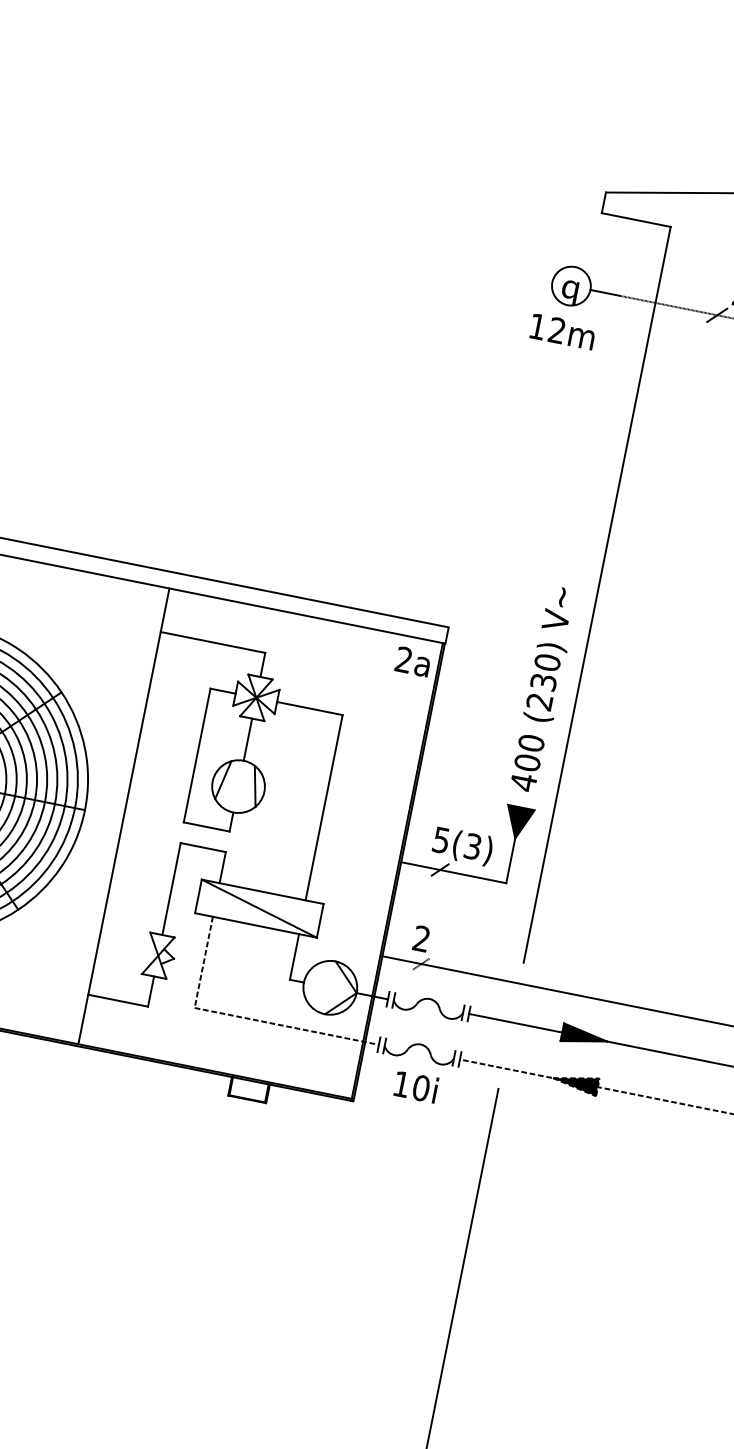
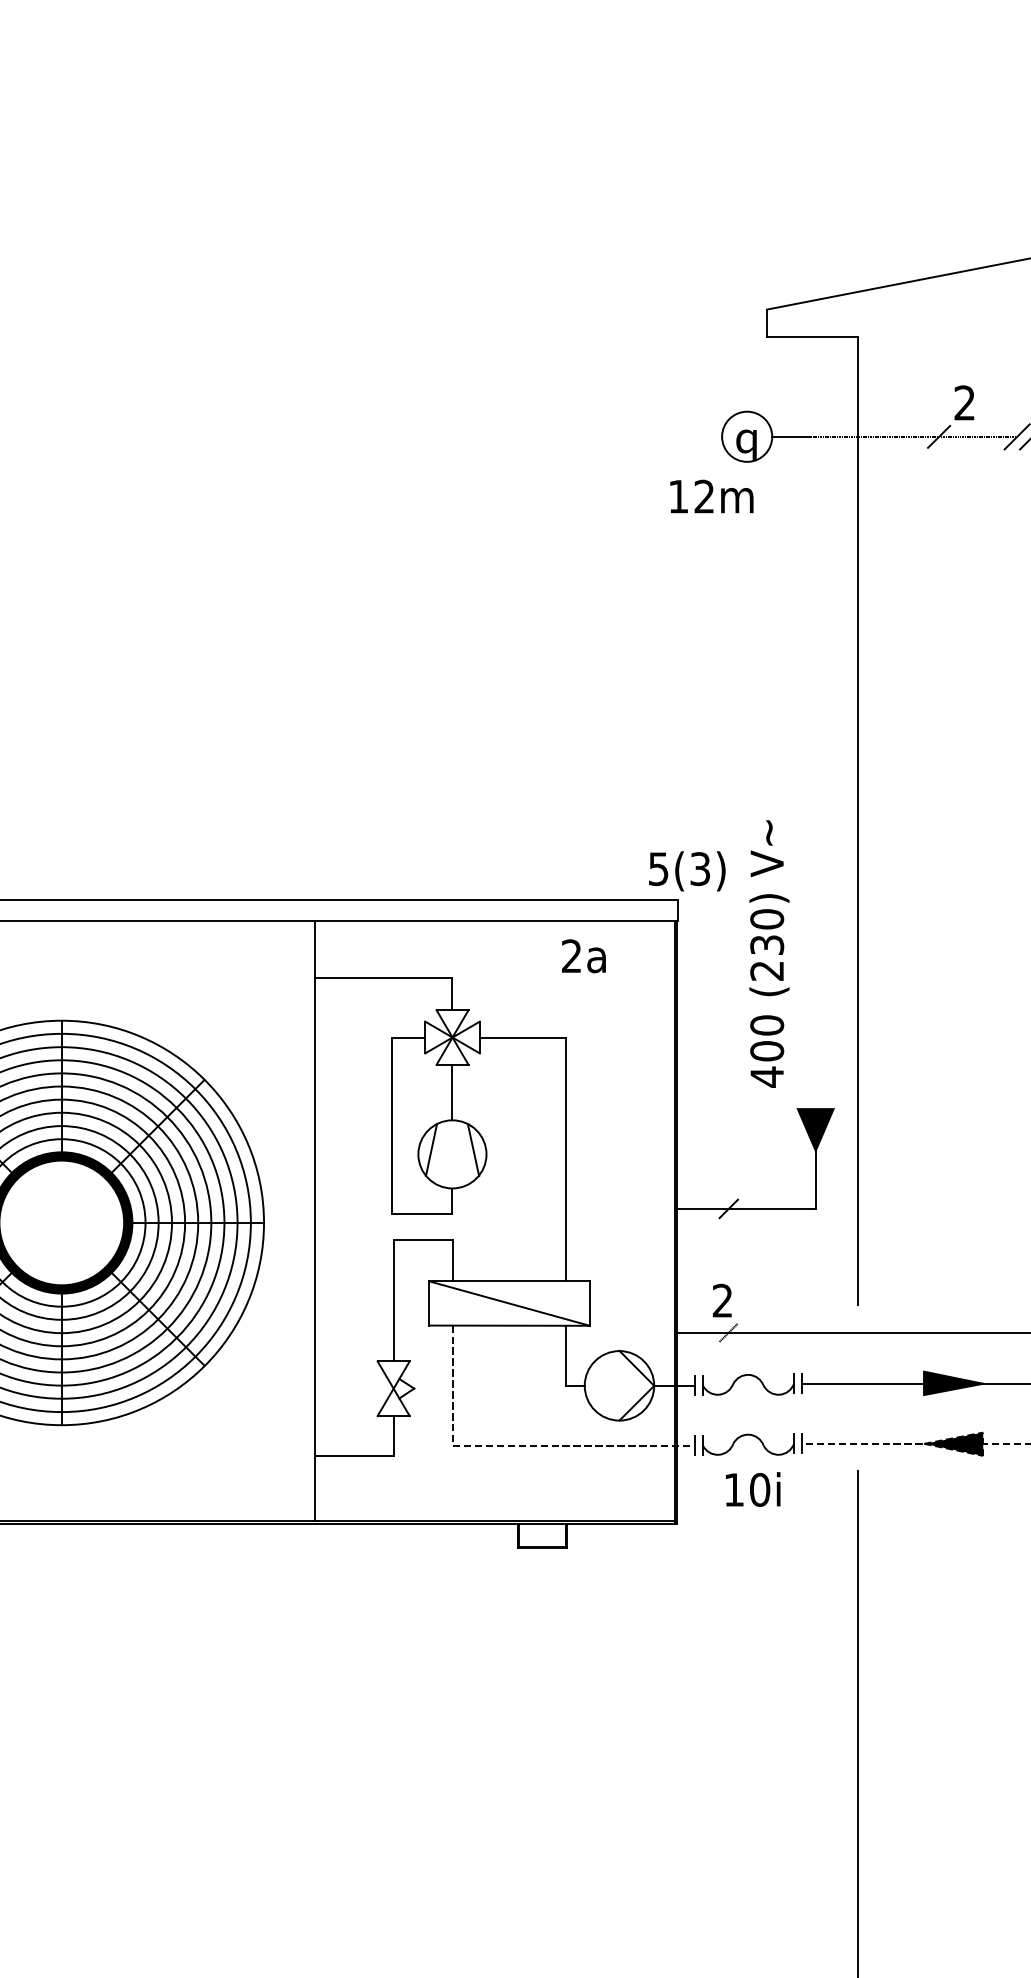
text: (562, 331) -> (711, 496), moved
text: (412, 661) -> (583, 956), moved
text: (544, 688) -> (769, 953), moved
text: (462, 846) -> (687, 871), moved

